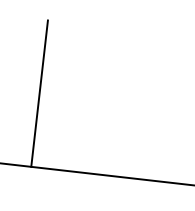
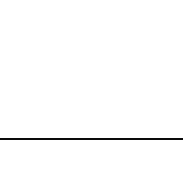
line: (39, 93) -> (15, 84), removed

